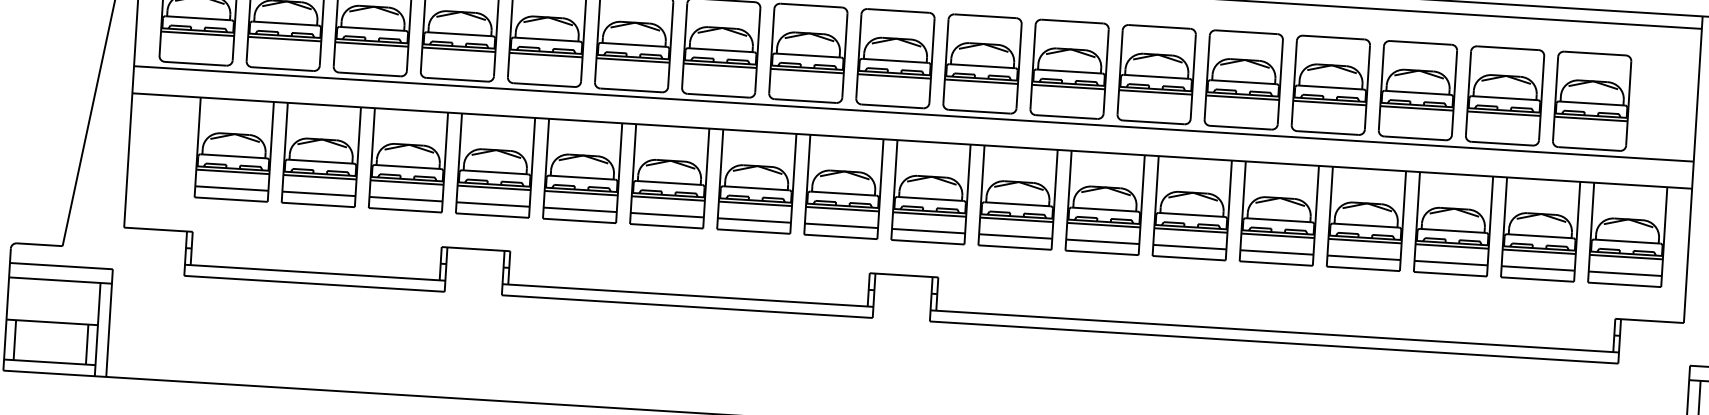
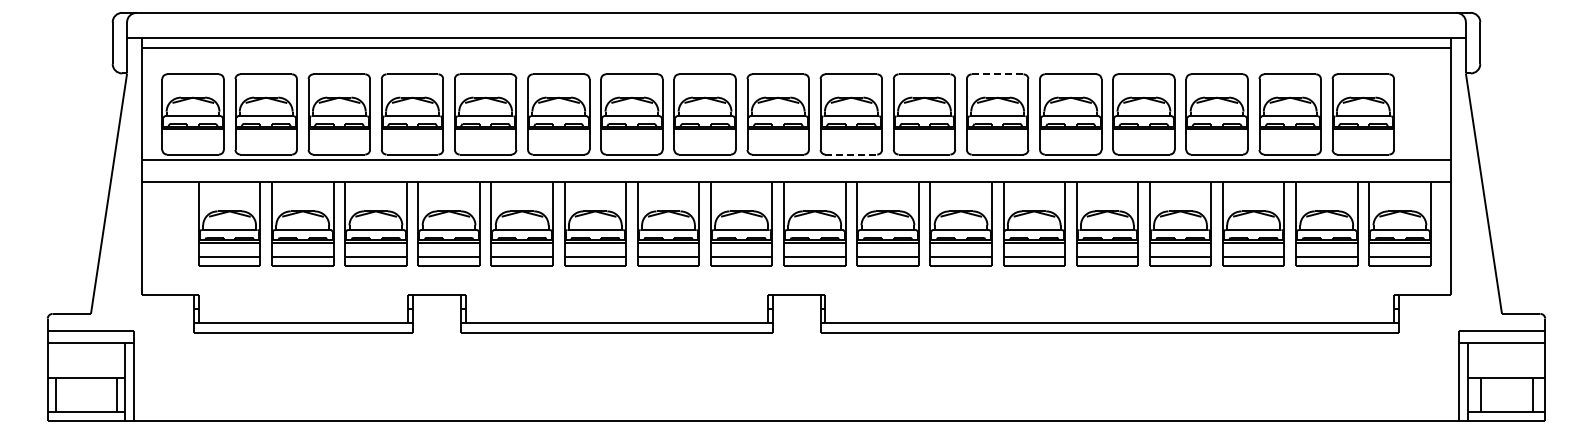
line: (1159, 27) -> (997, 74), solid -> dashed
line: (979, 111) -> (851, 154), solid -> dashed

